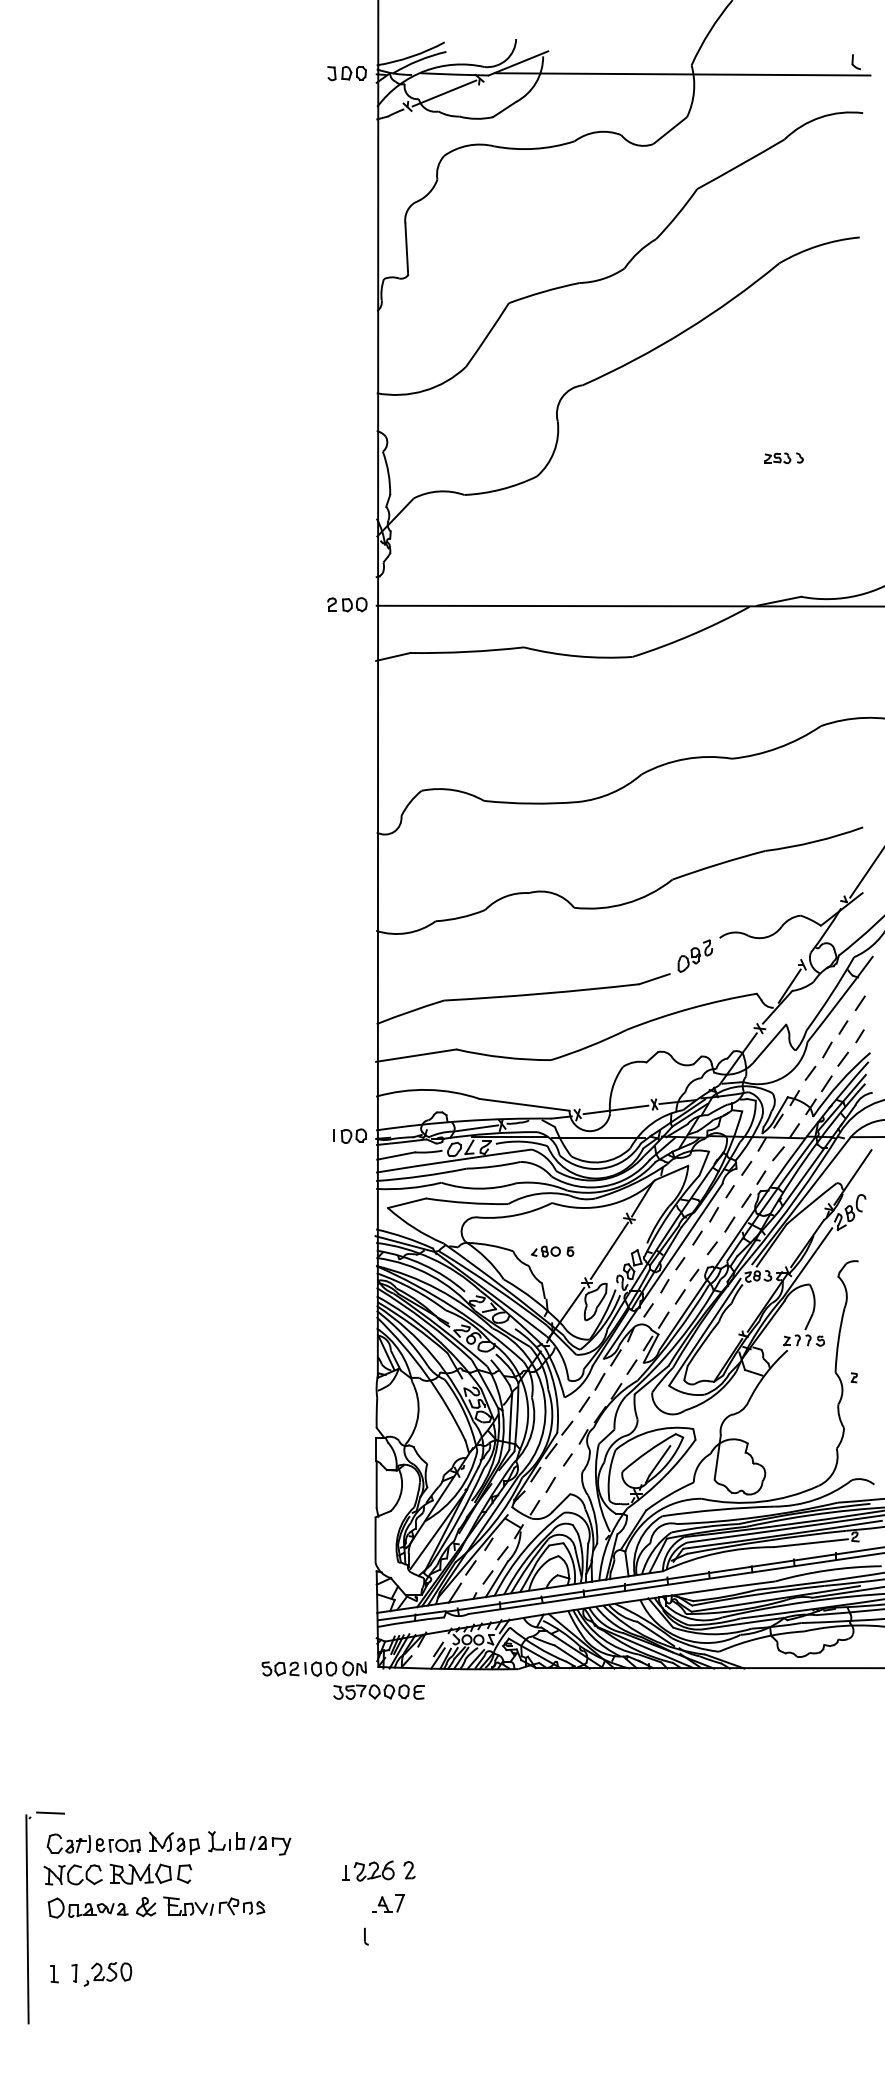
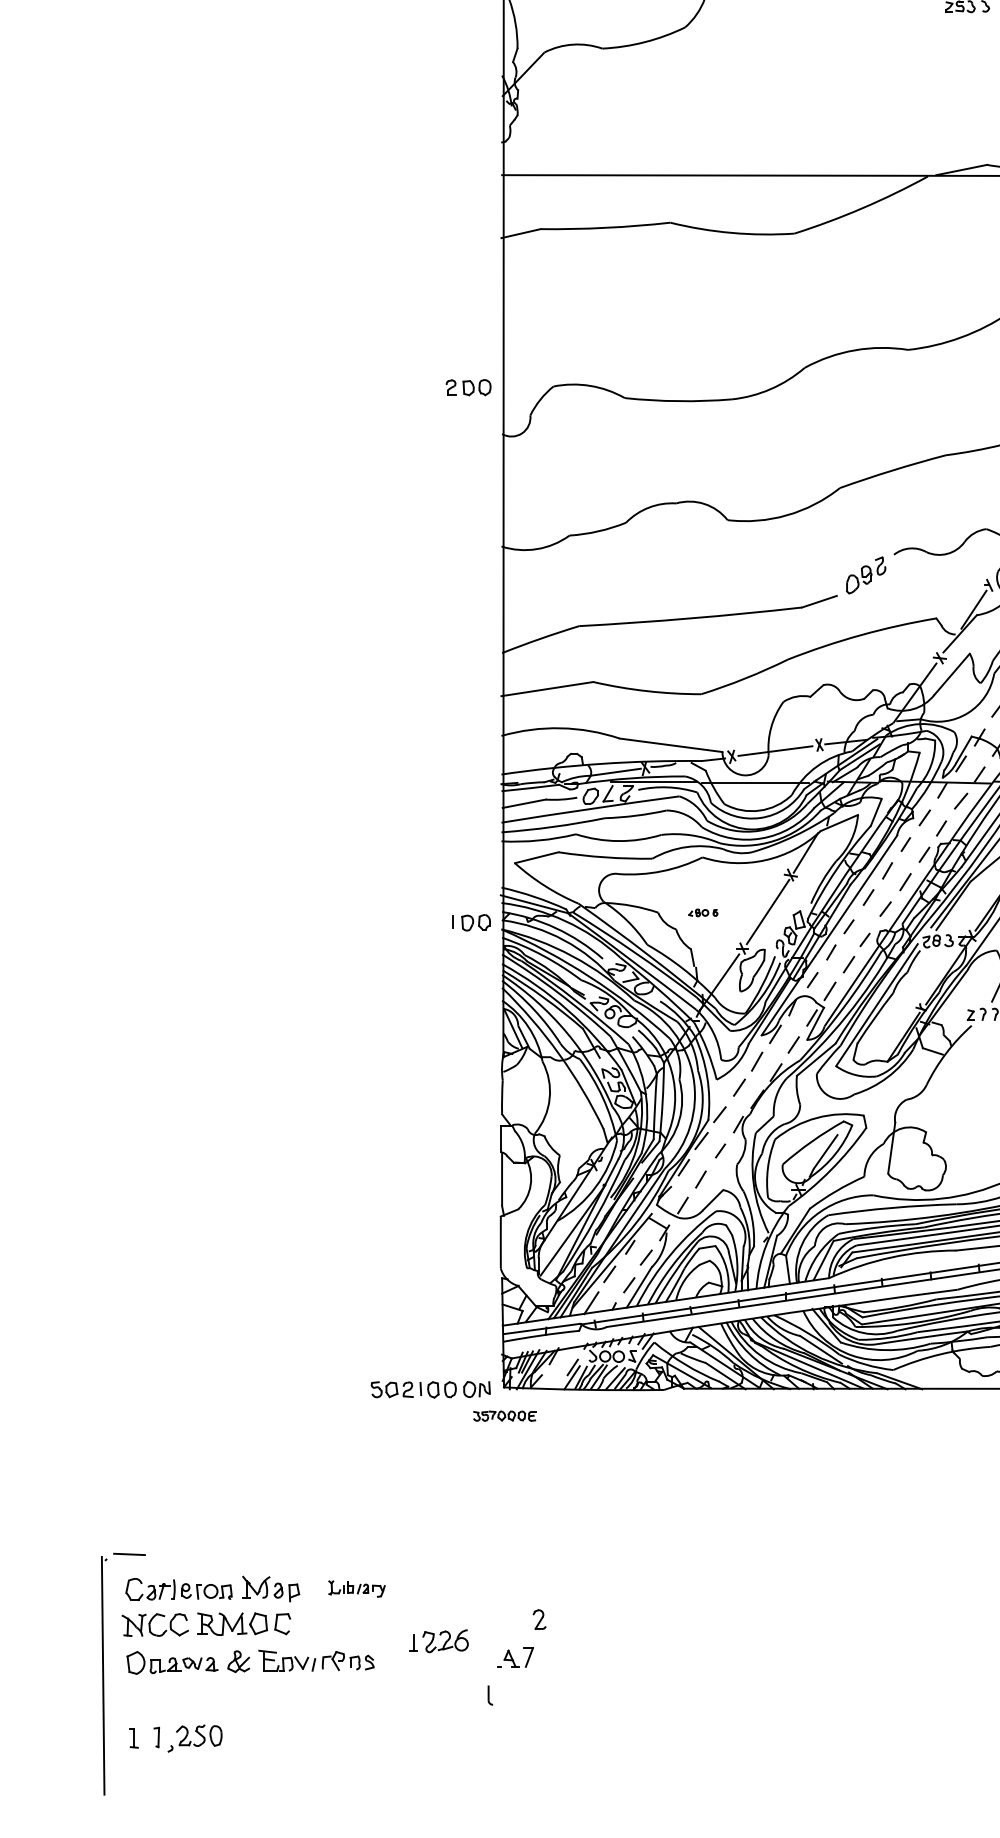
part: (347, 604) -> (468, 387), moved
part: (349, 1135) -> (471, 921), moved
part: (552, 1251) -> (702, 912), size x0.6
part: (378, 1691) -> (504, 1415), size x0.6
part: (249, 1843) -> (356, 1589), size x0.6
part: (368, 1870) -> (439, 1640), moved

